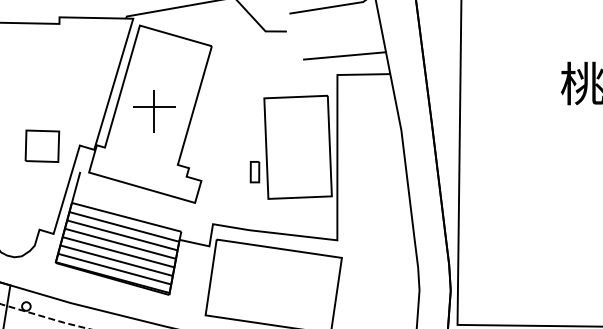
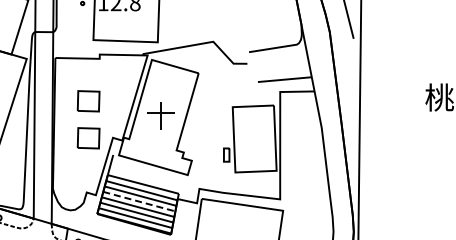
part: (42, 89) -> (88, 101), added
line: (120, 243) -> (139, 201), solid -> dashed

